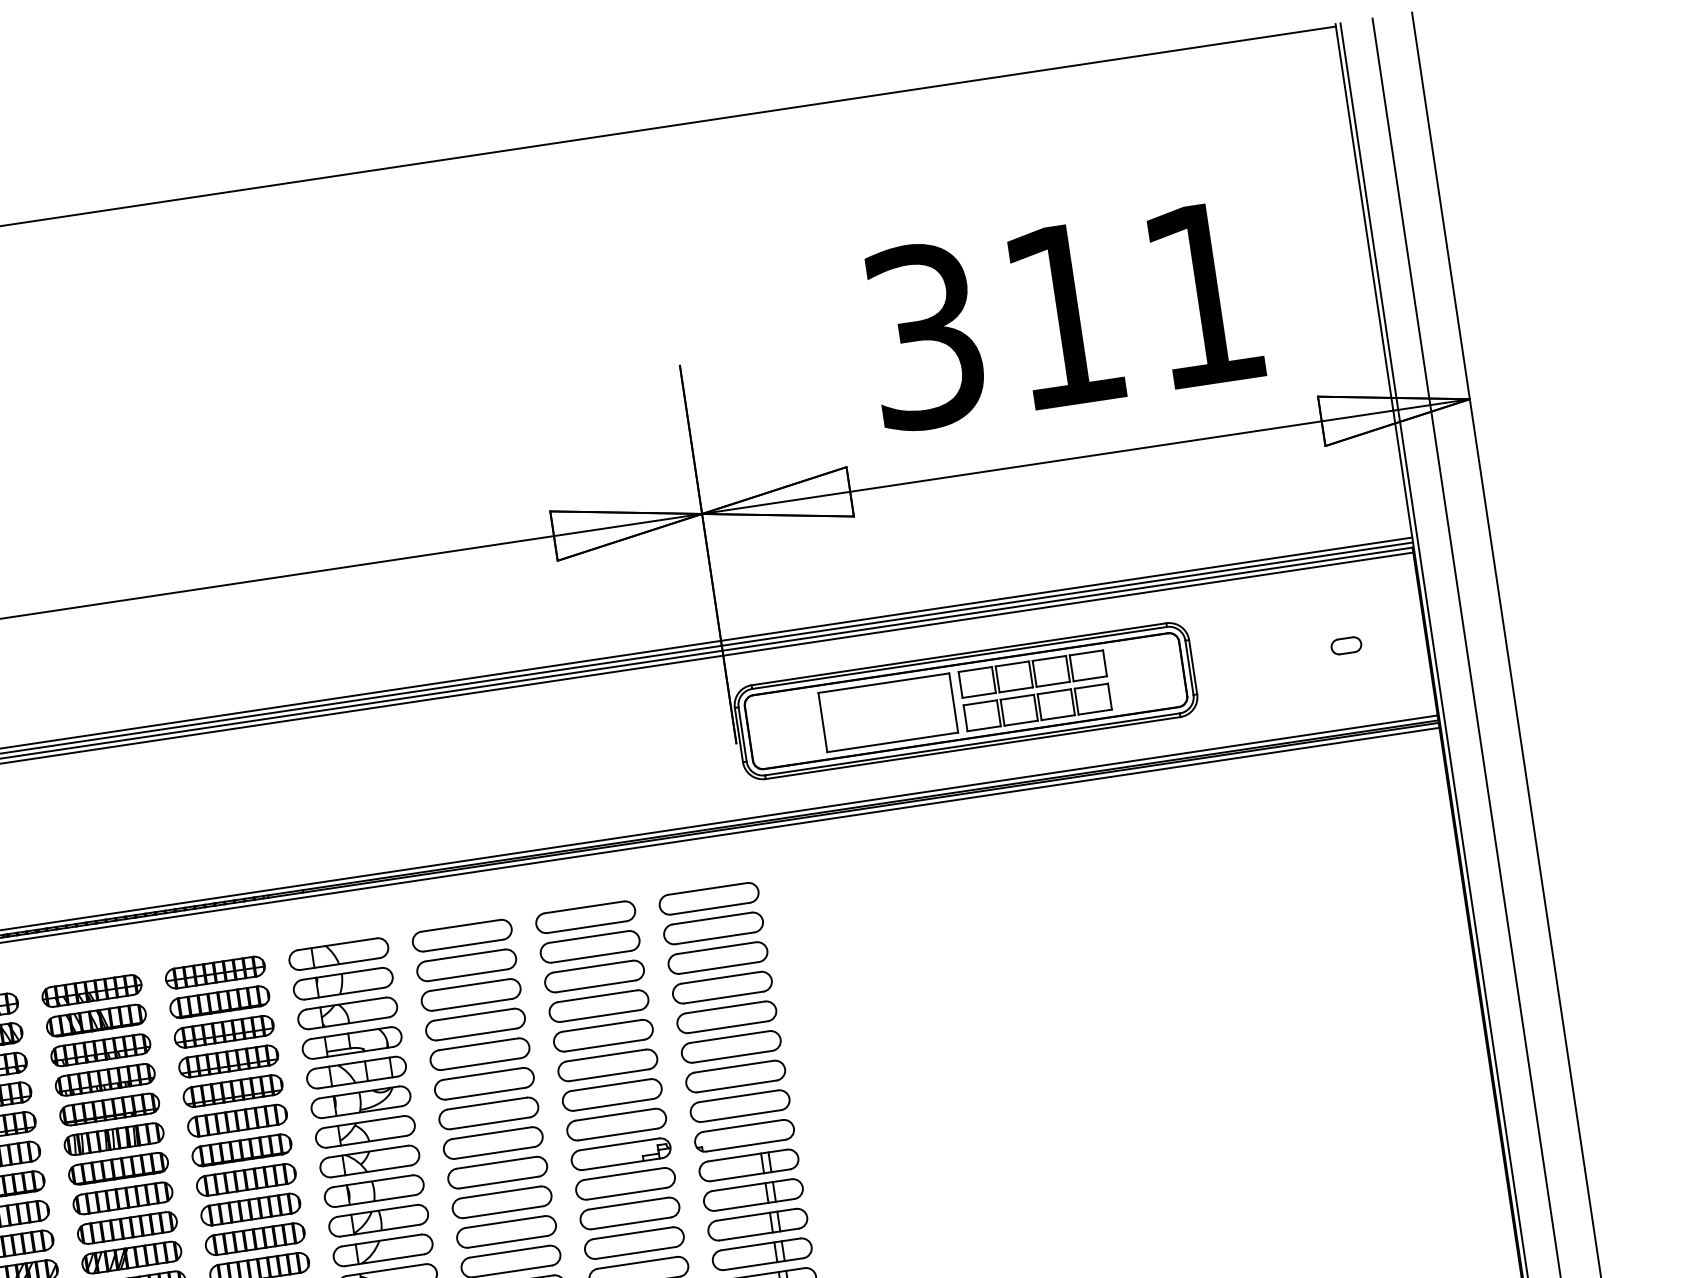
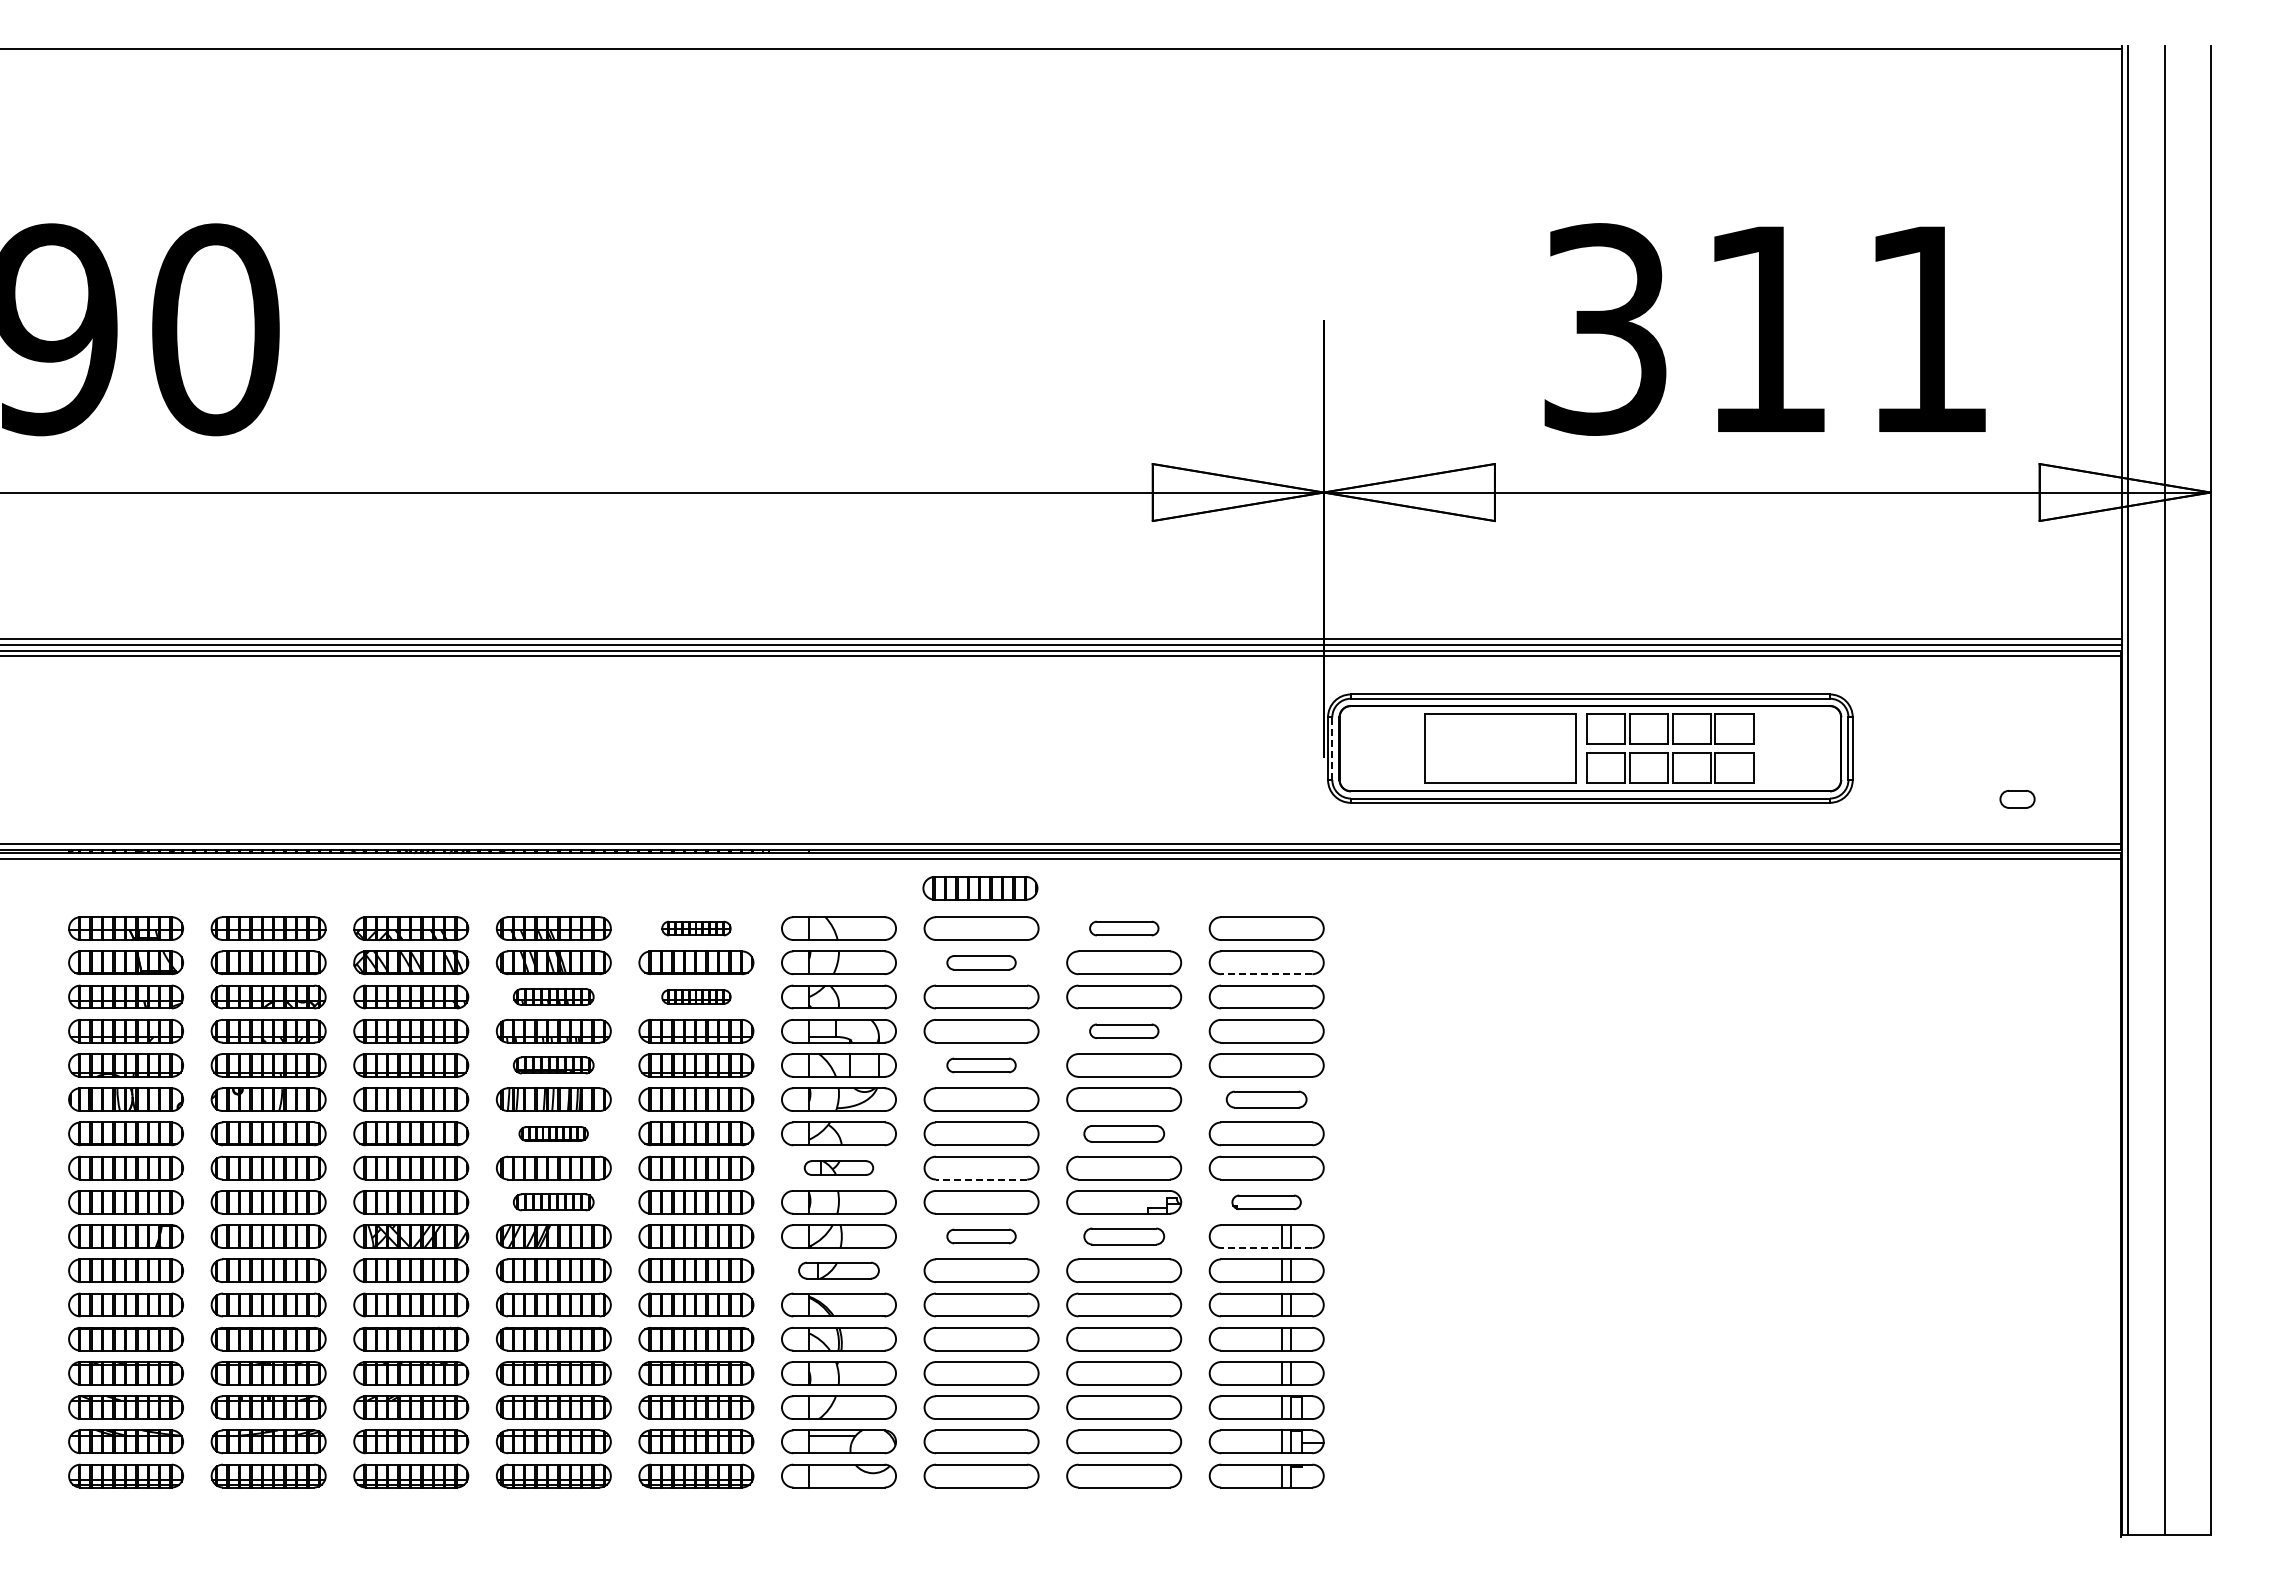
part: (1346, 645) -> (2017, 799), moved
line: (742, 734) -> (1332, 748), solid -> dashed
part: (456, 901) -> (980, 888), added
part: (586, 917) -> (1124, 928), size x0.6
line: (714, 938) -> (1266, 974), solid -> dashed
part: (466, 965) -> (981, 962), size x0.6
part: (215, 972) -> (696, 928), size x0.6
part: (599, 1006) -> (1124, 1031), size x0.6
part: (224, 1031) -> (696, 996), size x0.6
part: (731, 1046) -> (1266, 1099), size x0.7
part: (100, 1049) -> (553, 996), size x0.7
part: (479, 1054) -> (981, 1065), size x0.6
part: (612, 1094) -> (1124, 1133), size x0.7
part: (109, 1109) -> (553, 1065), size x0.7
part: (744, 1135) -> (1266, 1202), size x0.6
line: (494, 1152) -> (981, 1179), solid -> dashed
part: (369, 1161) -> (838, 1167), size x0.6
part: (118, 1168) -> (553, 1133), size x0.6
line: (750, 1174) -> (1266, 1247), solid -> dashed
part: (625, 1183) -> (1124, 1236), size x0.7
part: (502, 1202) -> (981, 1236), size x0.6
part: (127, 1228) -> (553, 1202), size x0.7
part: (382, 1250) -> (838, 1270), size x0.7

